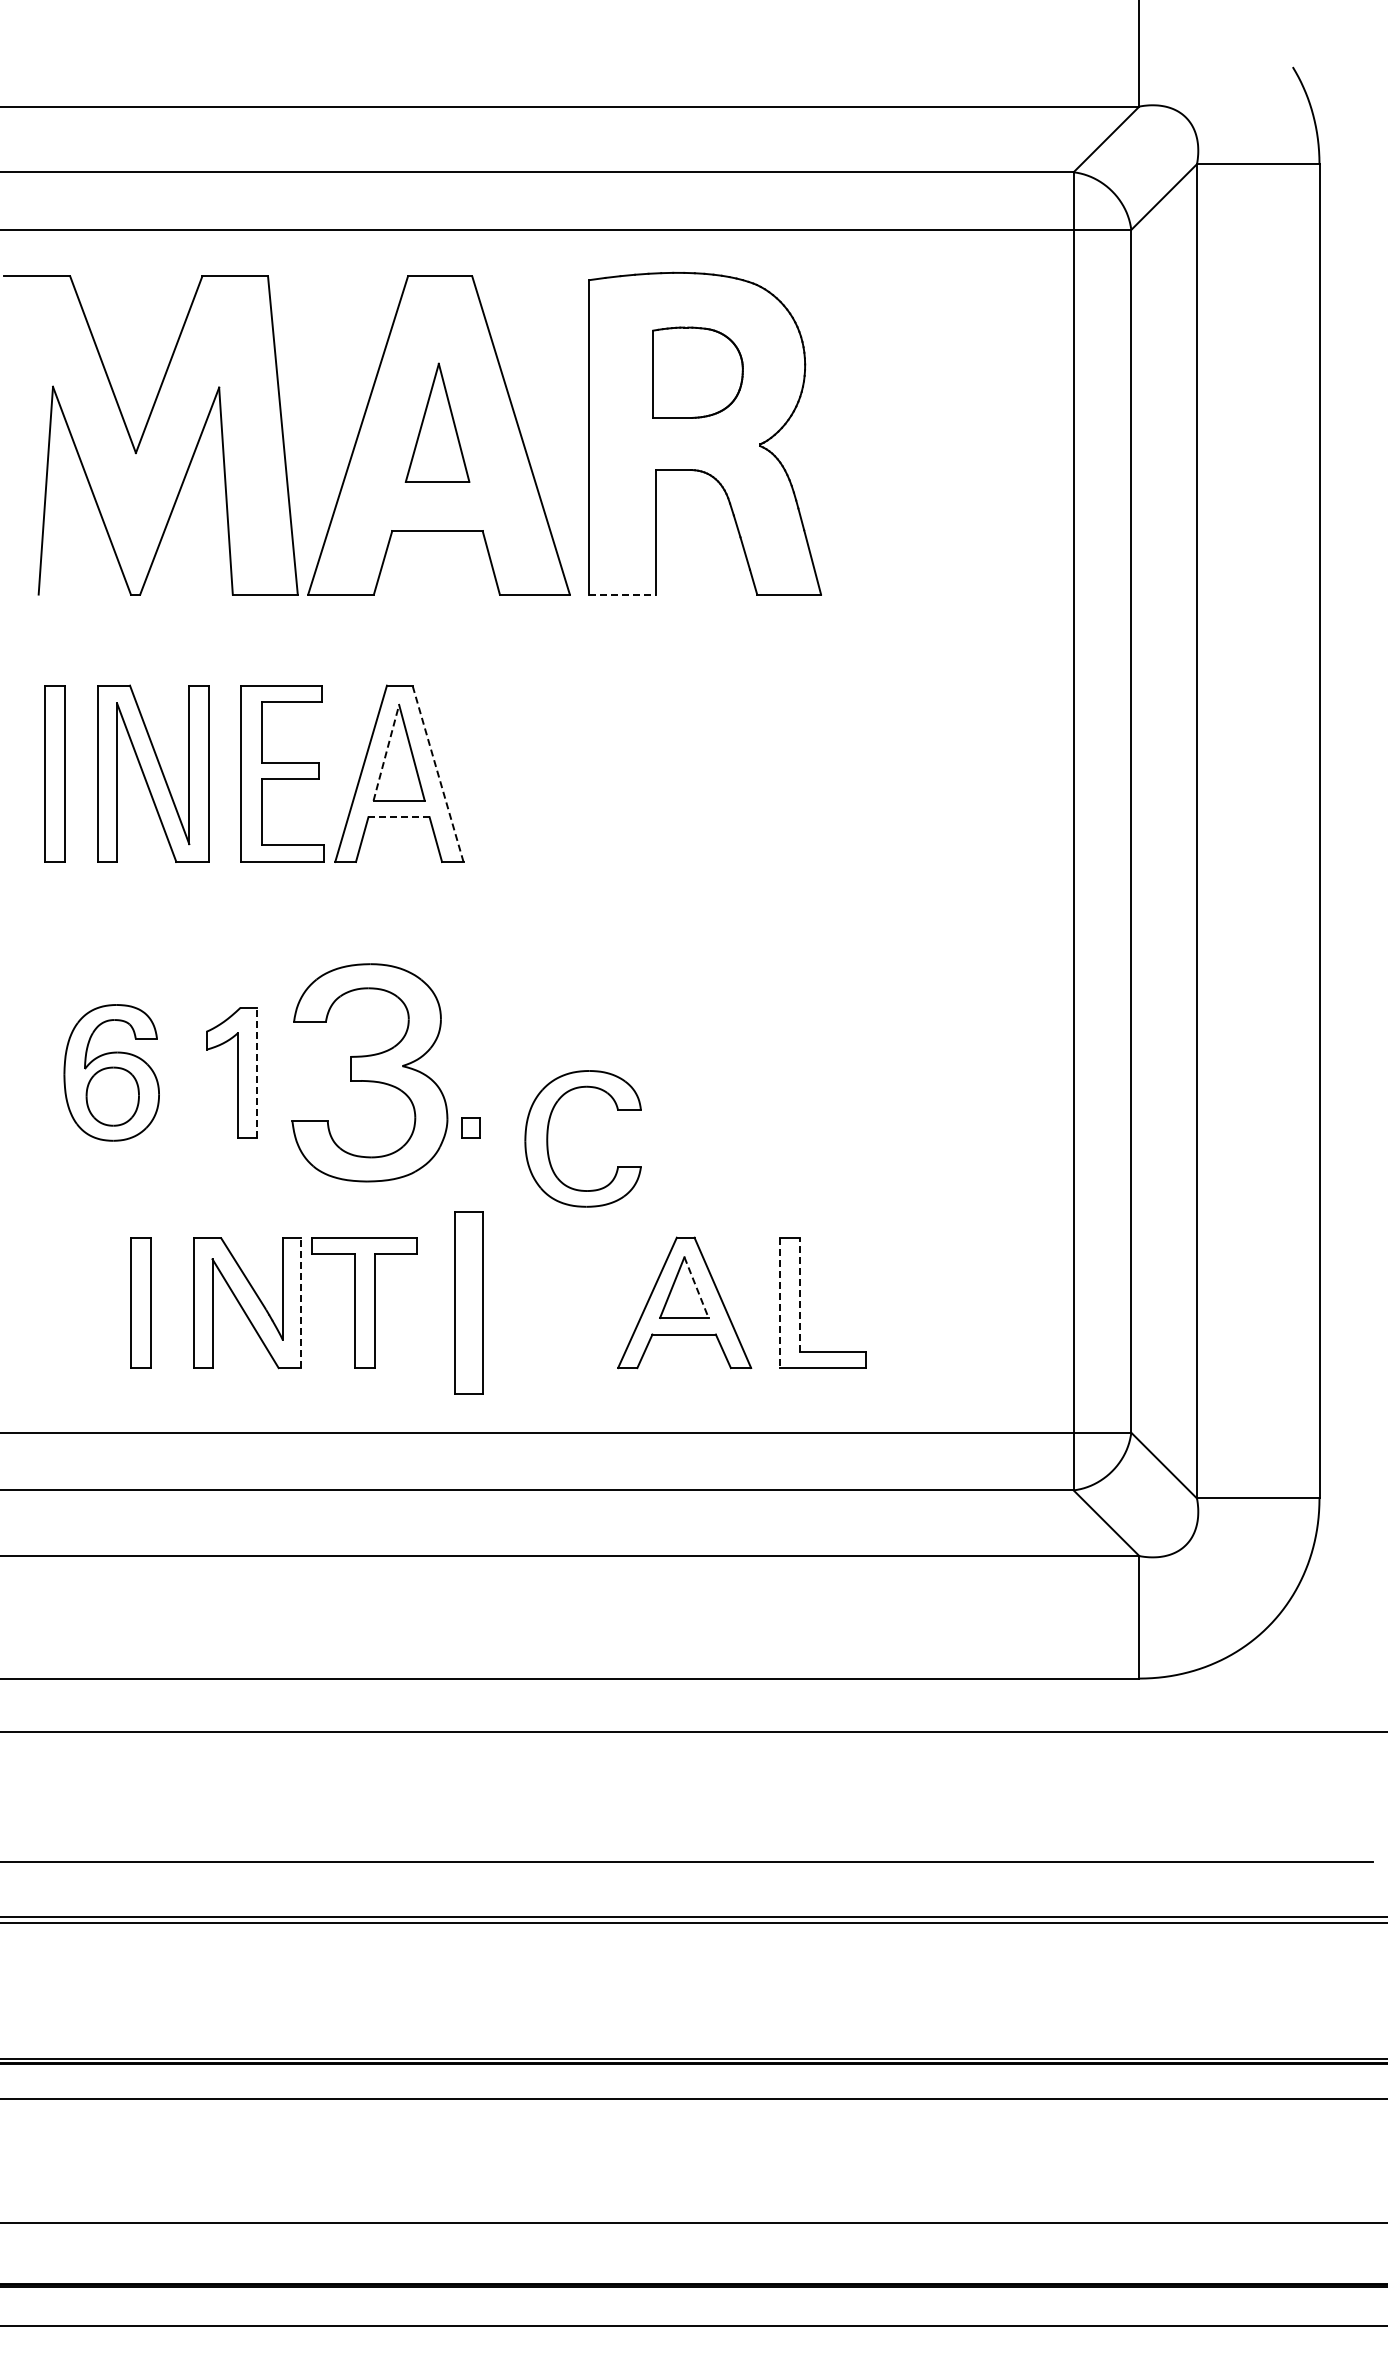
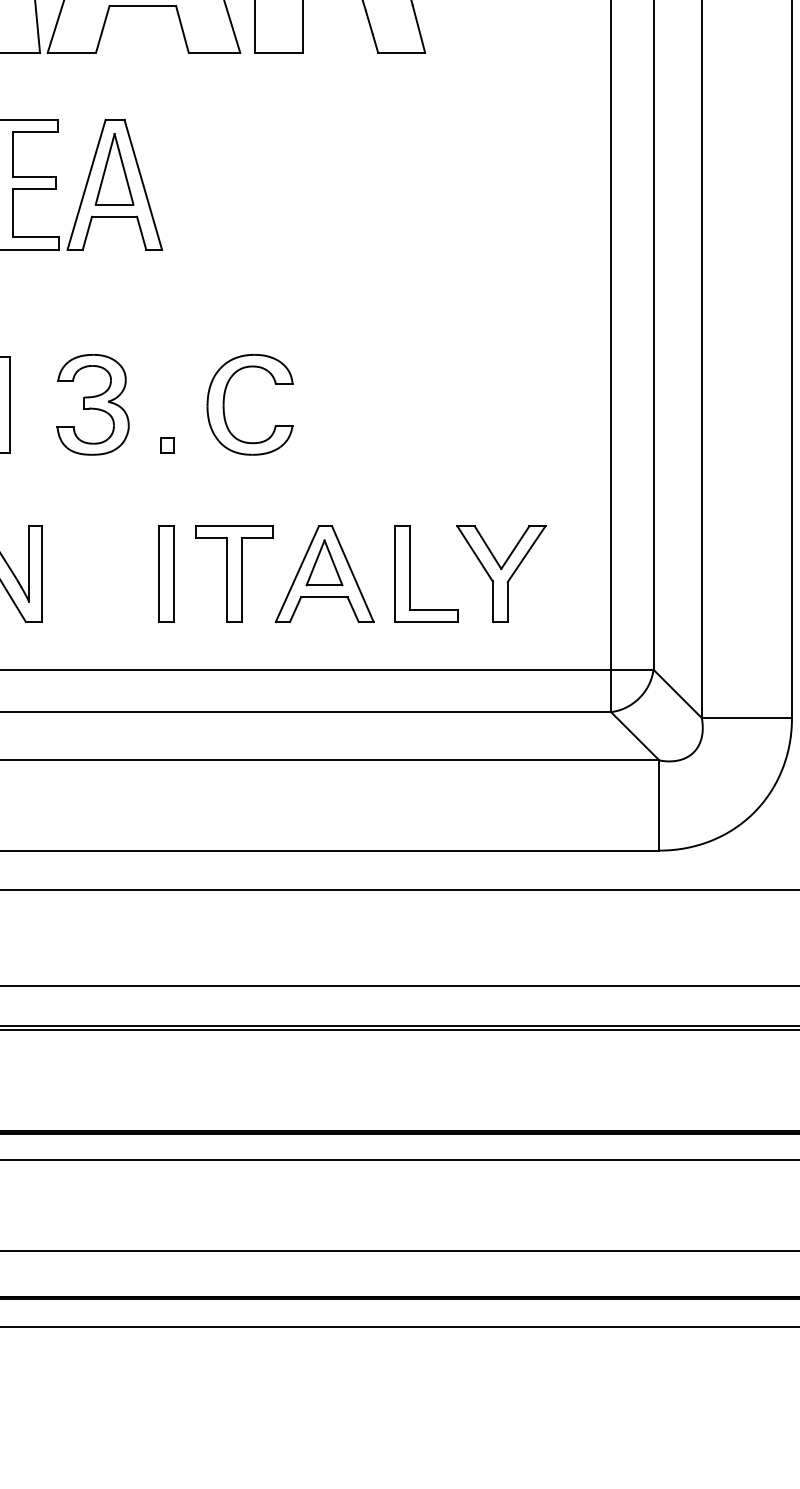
line: (622, 594) -> (279, 52), dashed -> solid
line: (386, 752) -> (105, 169), dashed -> solid
line: (438, 773) -> (143, 184), dashed -> solid
line: (399, 817) -> (114, 216), dashed -> solid
line: (257, 1072) -> (10, 404), dashed -> solid
part: (369, 1072) -> (92, 404), size x0.62
part: (548, 1138) -> (224, 404), moved
line: (696, 1287) -> (333, 562), dashed -> solid
line: (799, 1294) -> (409, 567), dashed -> solid
line: (301, 1302) -> (42, 573), dashed -> solid
part: (364, 1302) -> (234, 573), moved
part: (468, 1302) -> (165, 573), size x0.71
part: (924, 1302) -> (501, 573), added
line: (779, 1303) -> (394, 574), dashed -> solid

